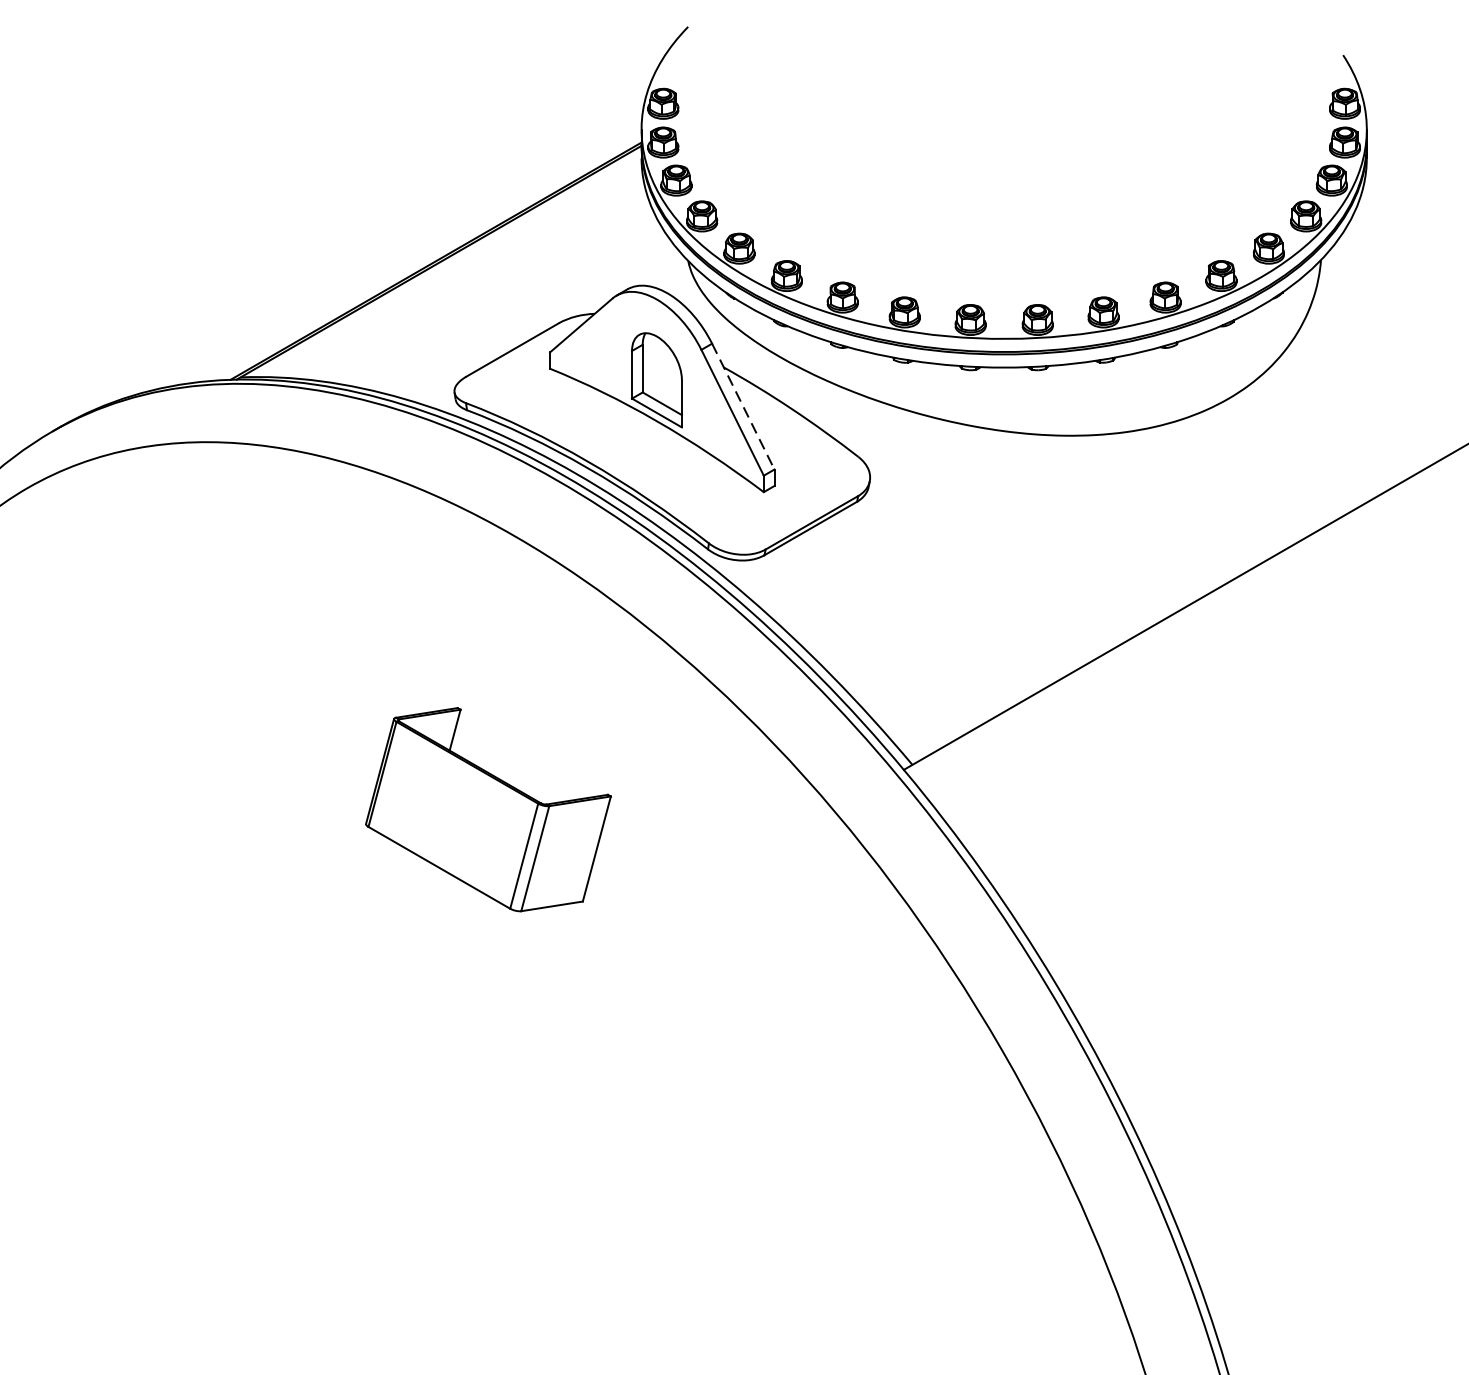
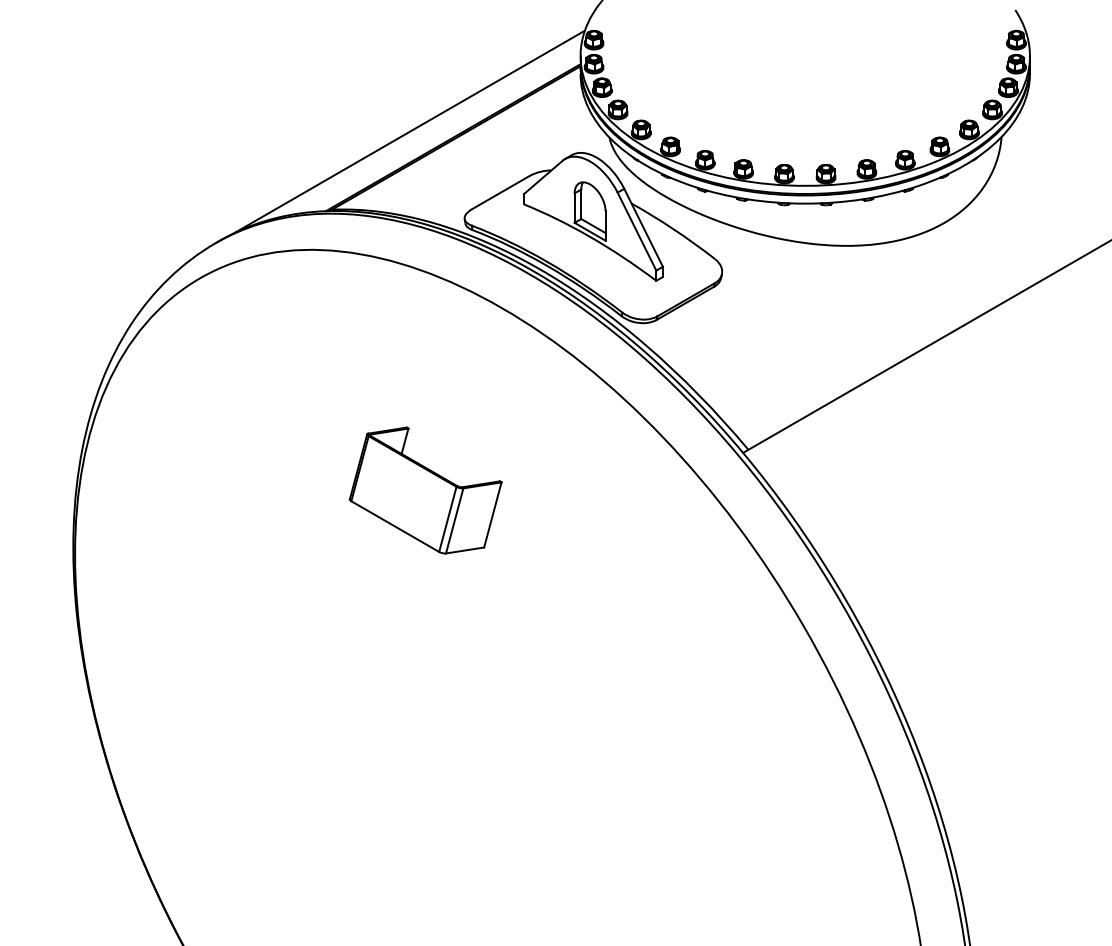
line: (365, 251) -> (409, 131), added
line: (743, 406) -> (643, 227), dashed -> solid
part: (488, 809) -> (425, 490), moved

